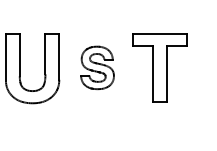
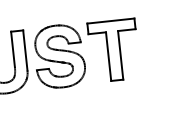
part: (97, 67) -> (59, 56), size x1.67

